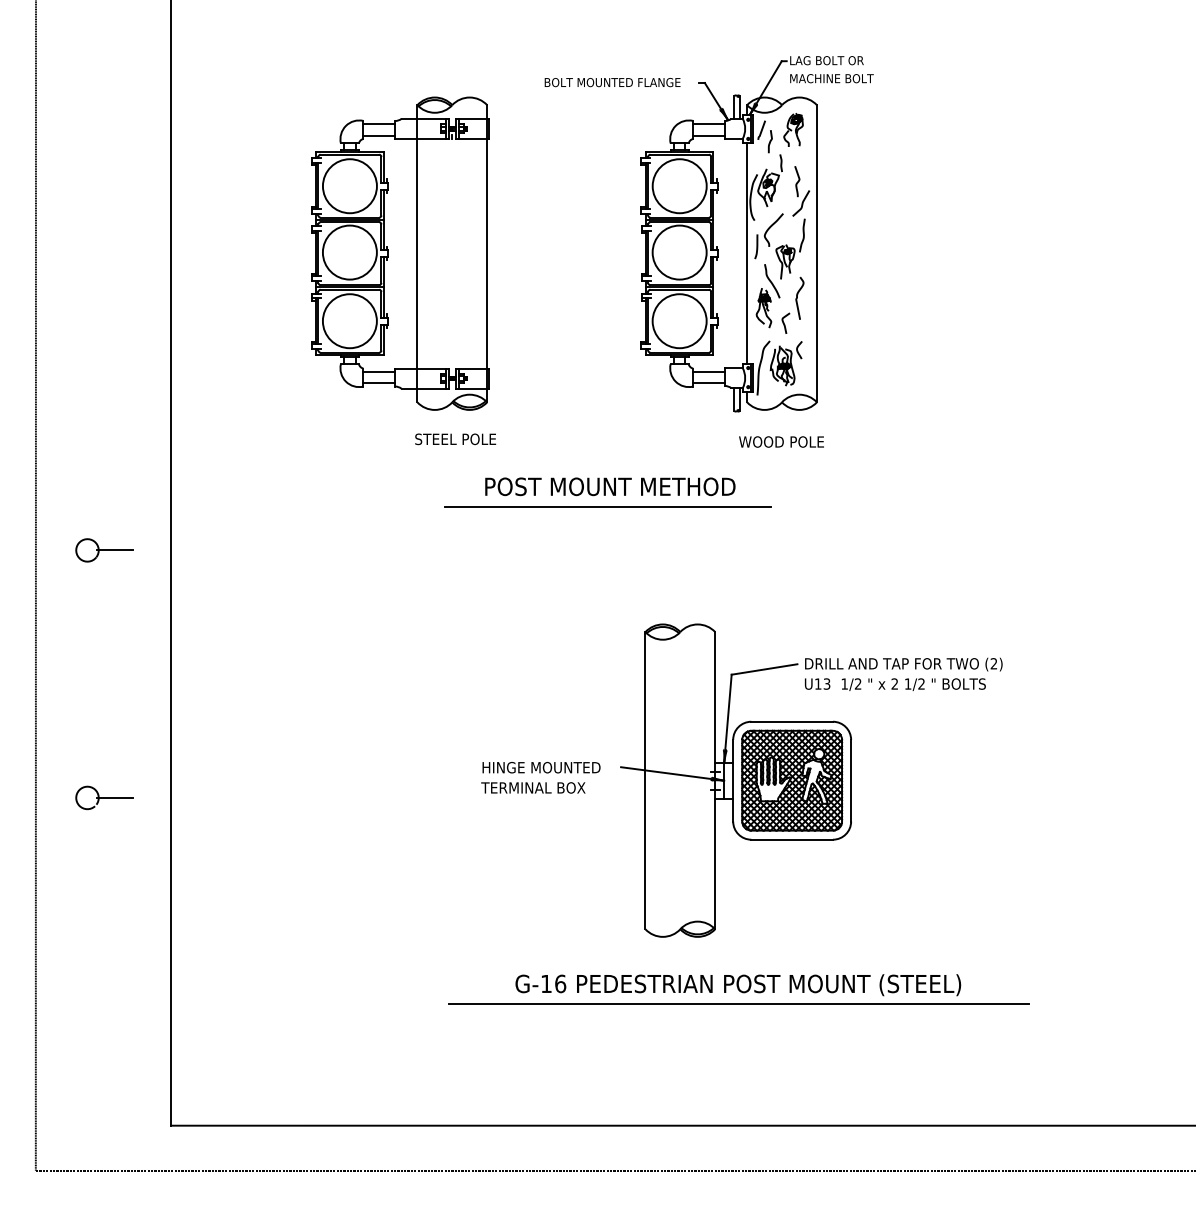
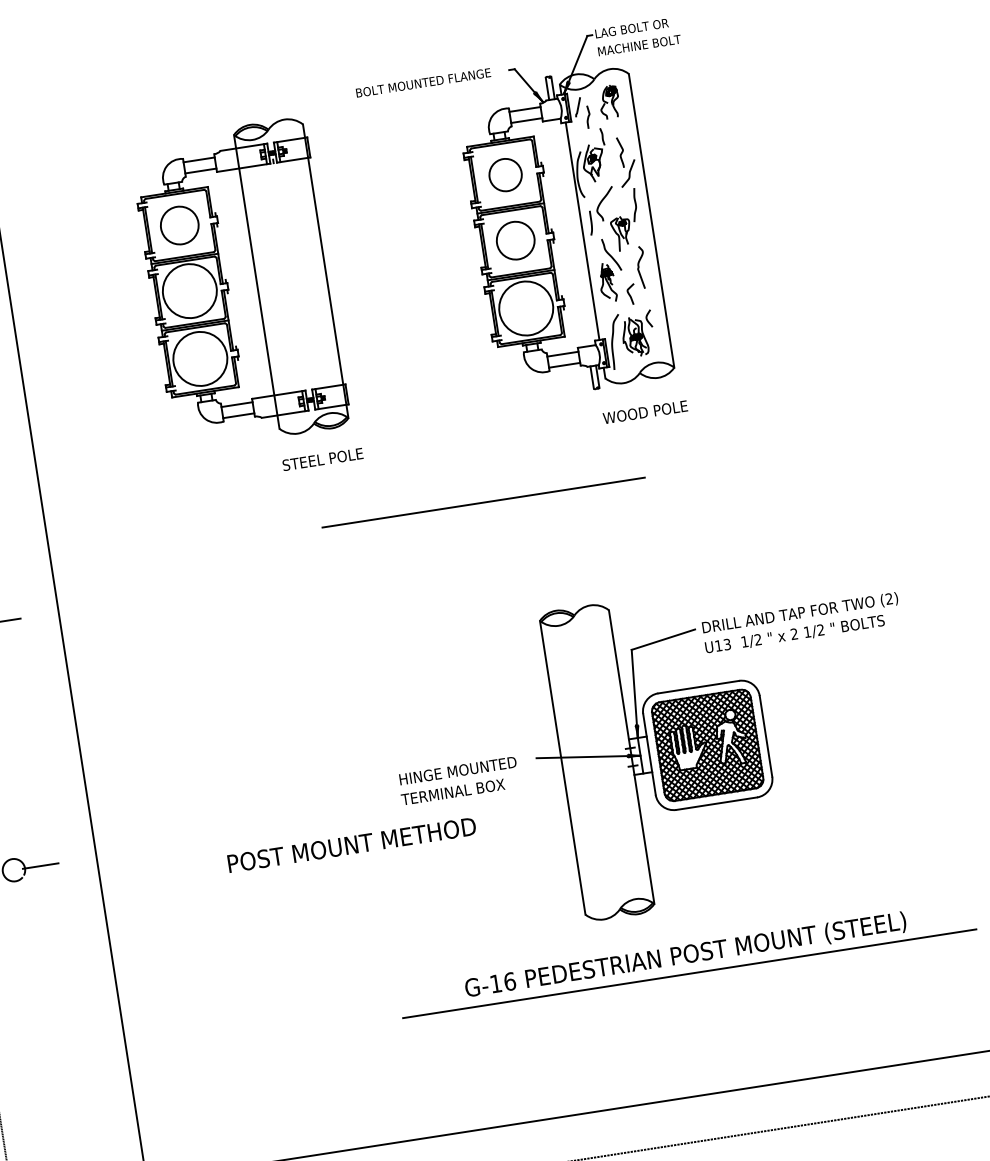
circle: (349, 186) -> (179, 225), size x0.7
circle: (679, 186) -> (505, 175), size x0.6
circle: (679, 252) -> (515, 240), size x0.7
text: (610, 486) -> (352, 844), moved

